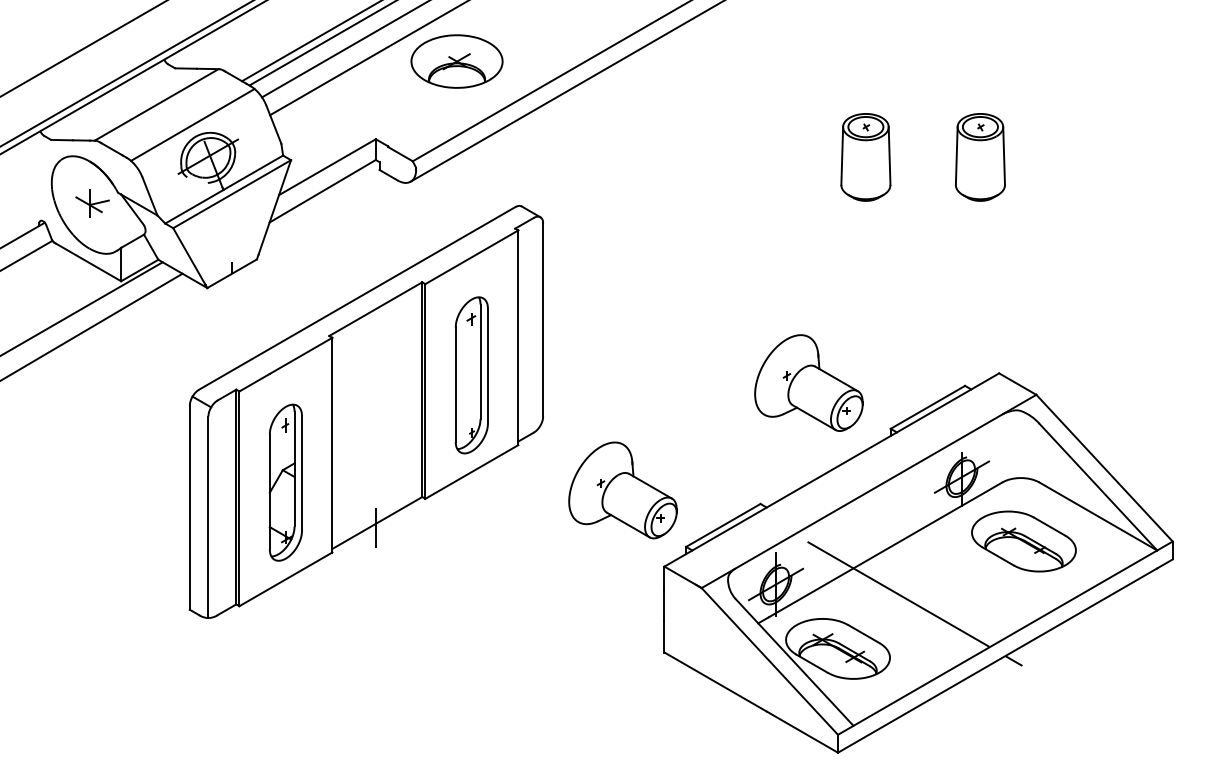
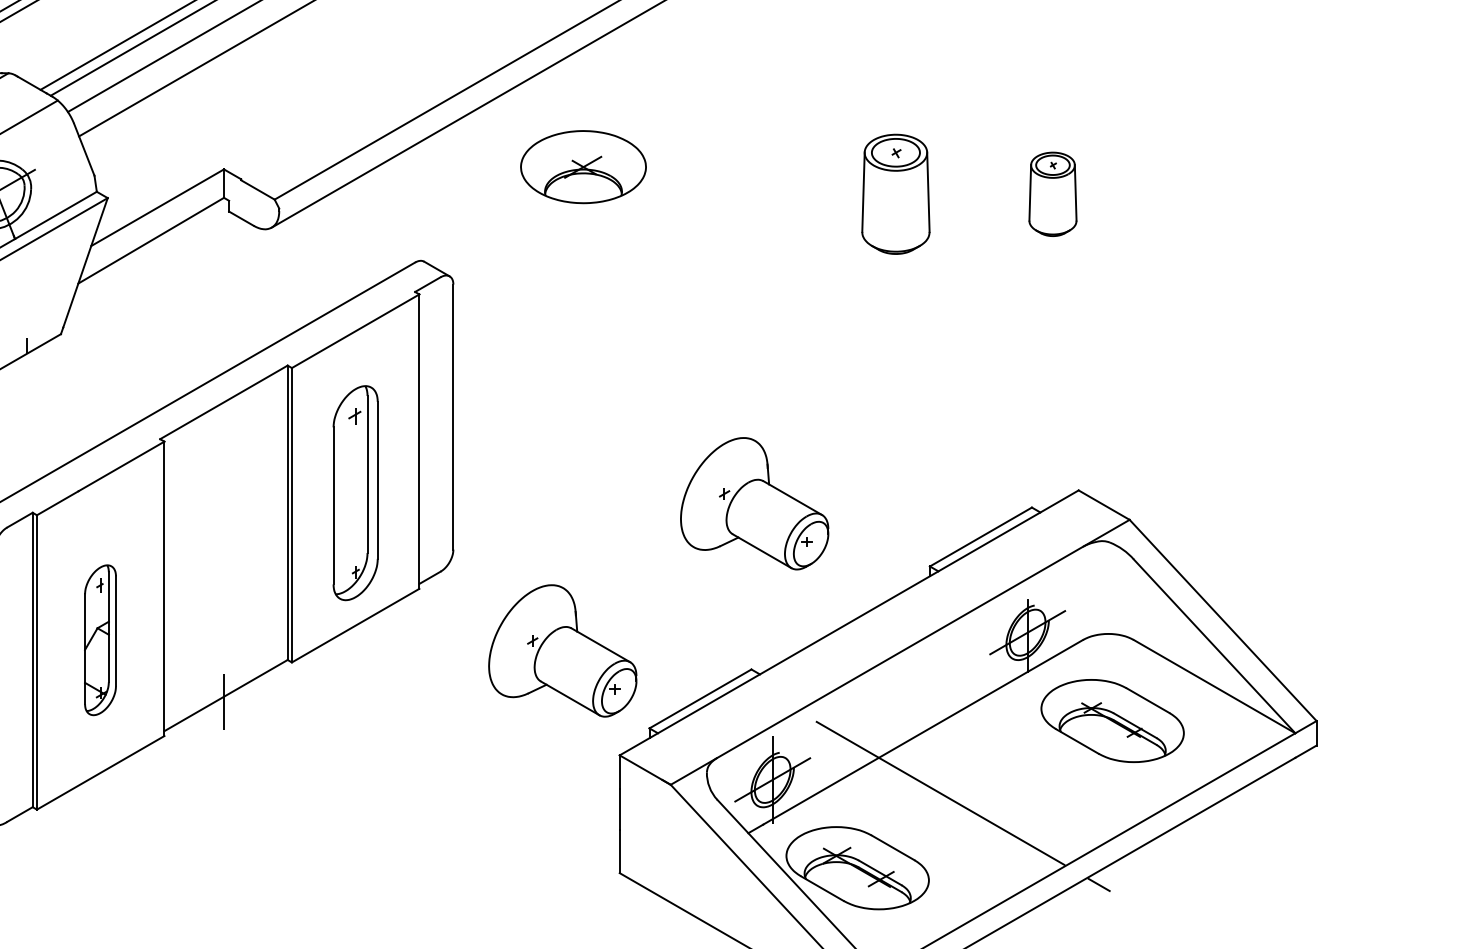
part: (456, 61) -> (582, 167), moved
part: (980, 157) -> (1053, 194), size x0.7
part: (808, 382) -> (754, 502), moved
part: (285, 482) -> (100, 640), size x0.7

